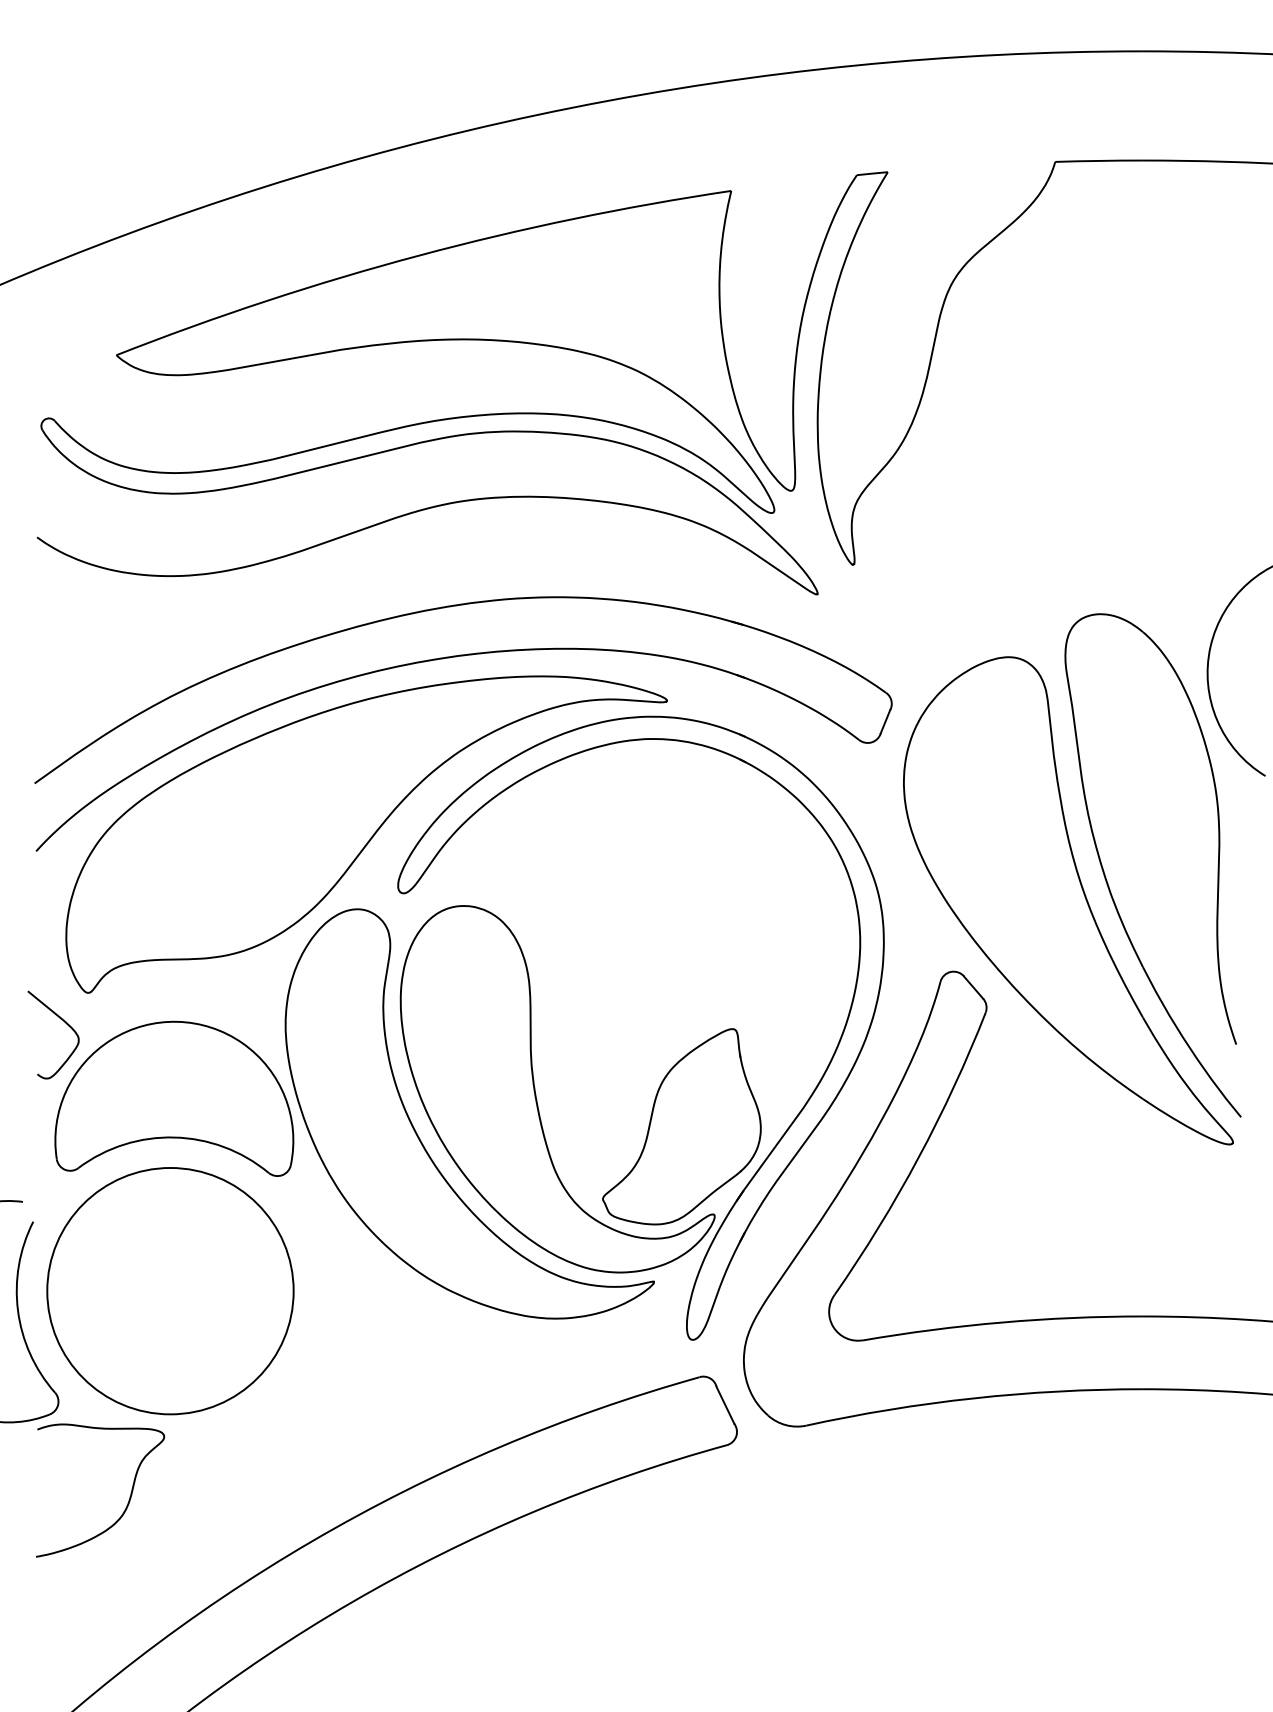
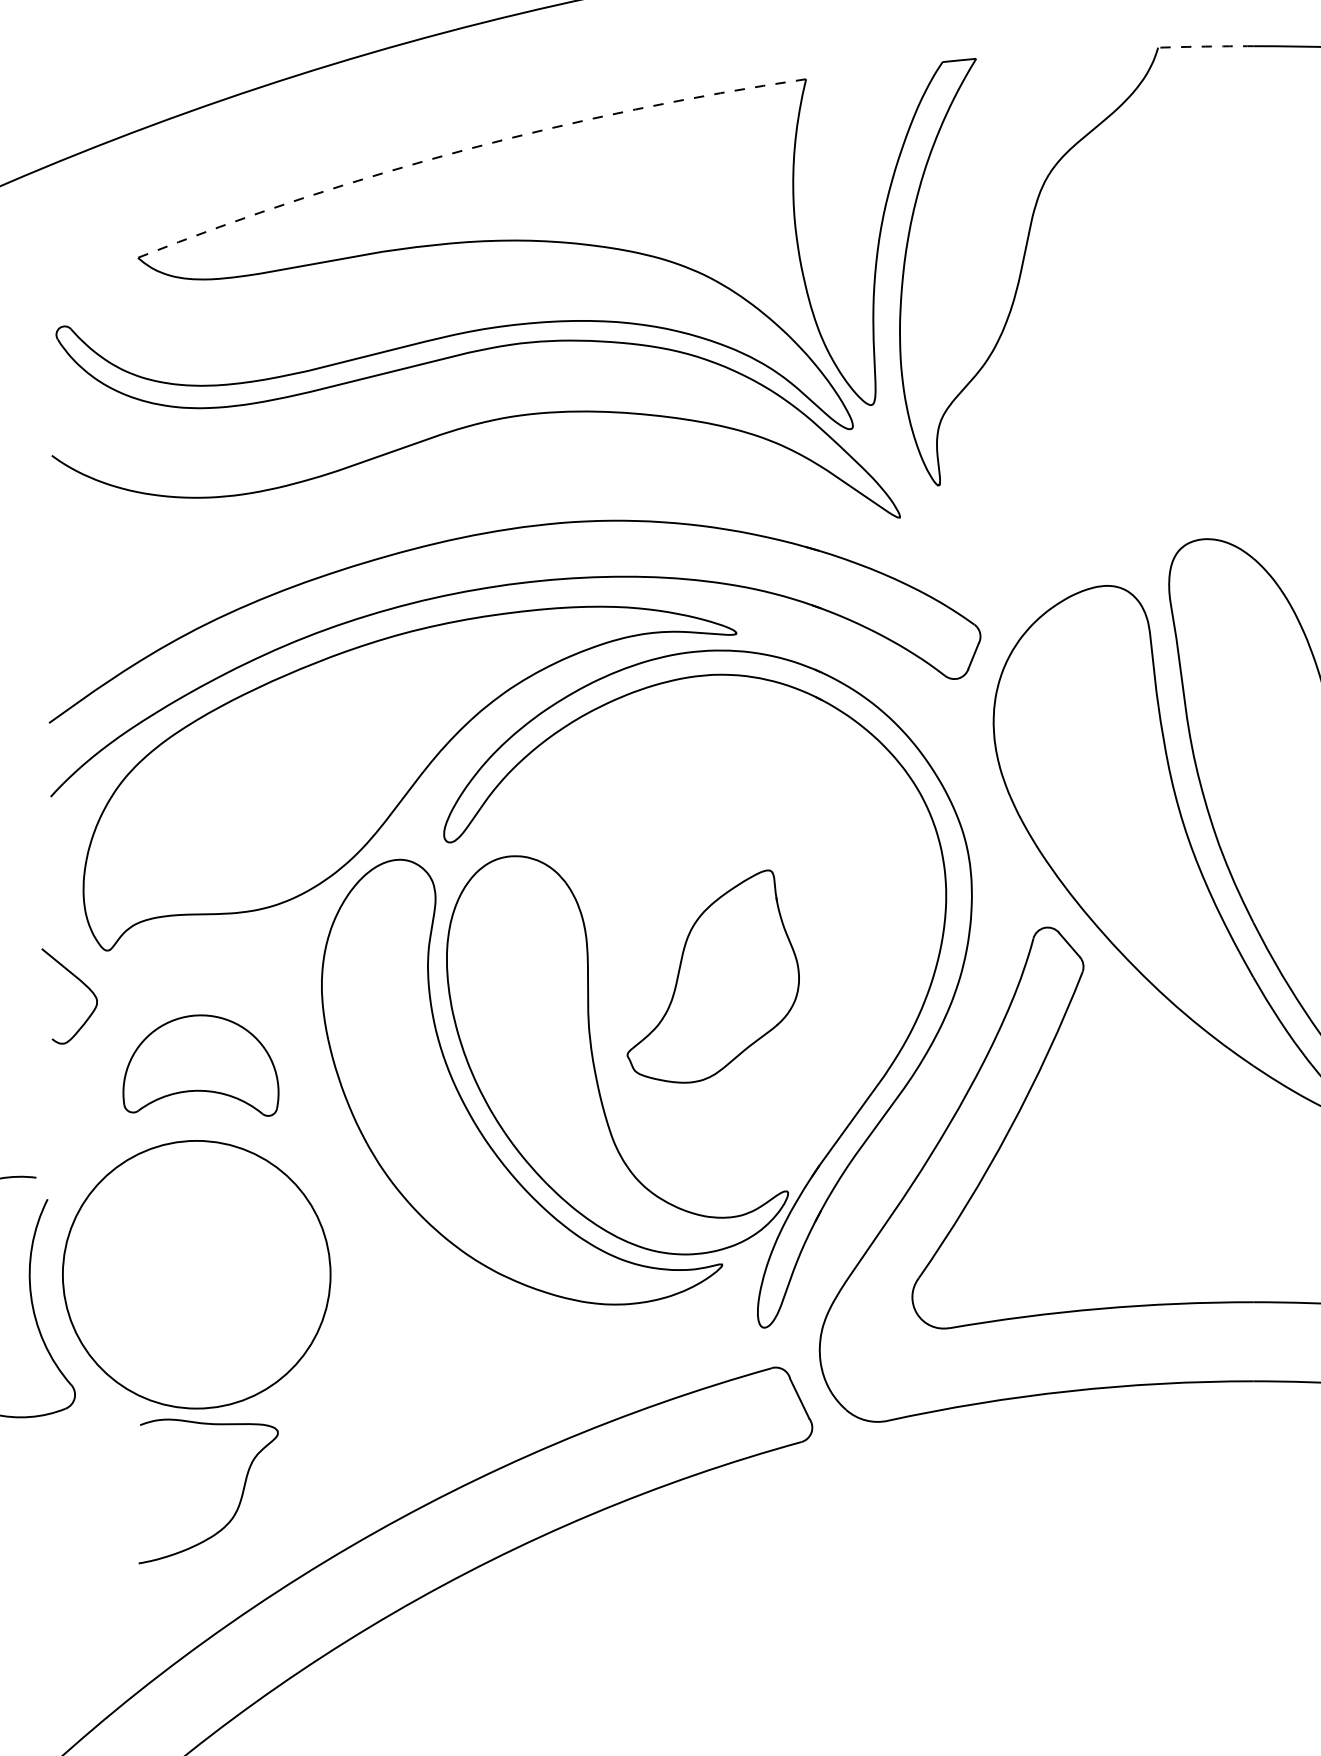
arc: (1099, 160) -> (1206, 46), solid -> dashed
arc: (419, 255) -> (467, 149), solid -> dashed
part: (174, 1098) -> (201, 1065), size x0.6
part: (681, 1126) -> (712, 976), moved
curve: (129, 1496) -> (240, 1497), moved

